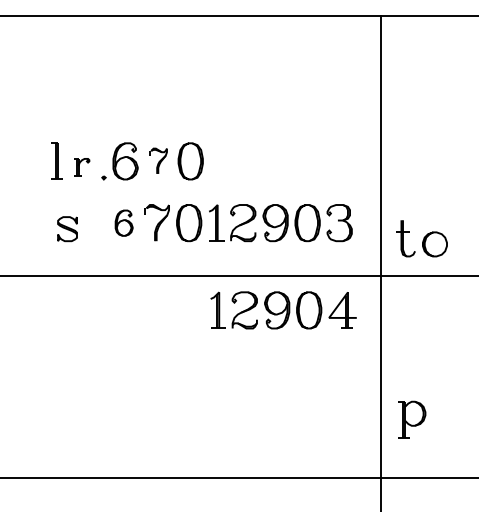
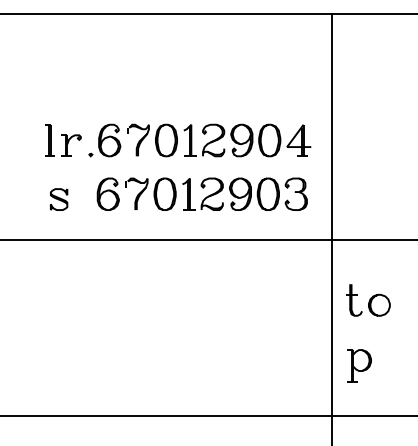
part: (158, 160) -> (138, 139), size x1.43
part: (81, 166) -> (71, 144), size x1.43
part: (124, 223) -> (108, 194), size x1.43
part: (421, 238) -> (367, 300), moved
part: (283, 310) -> (247, 140), moved

